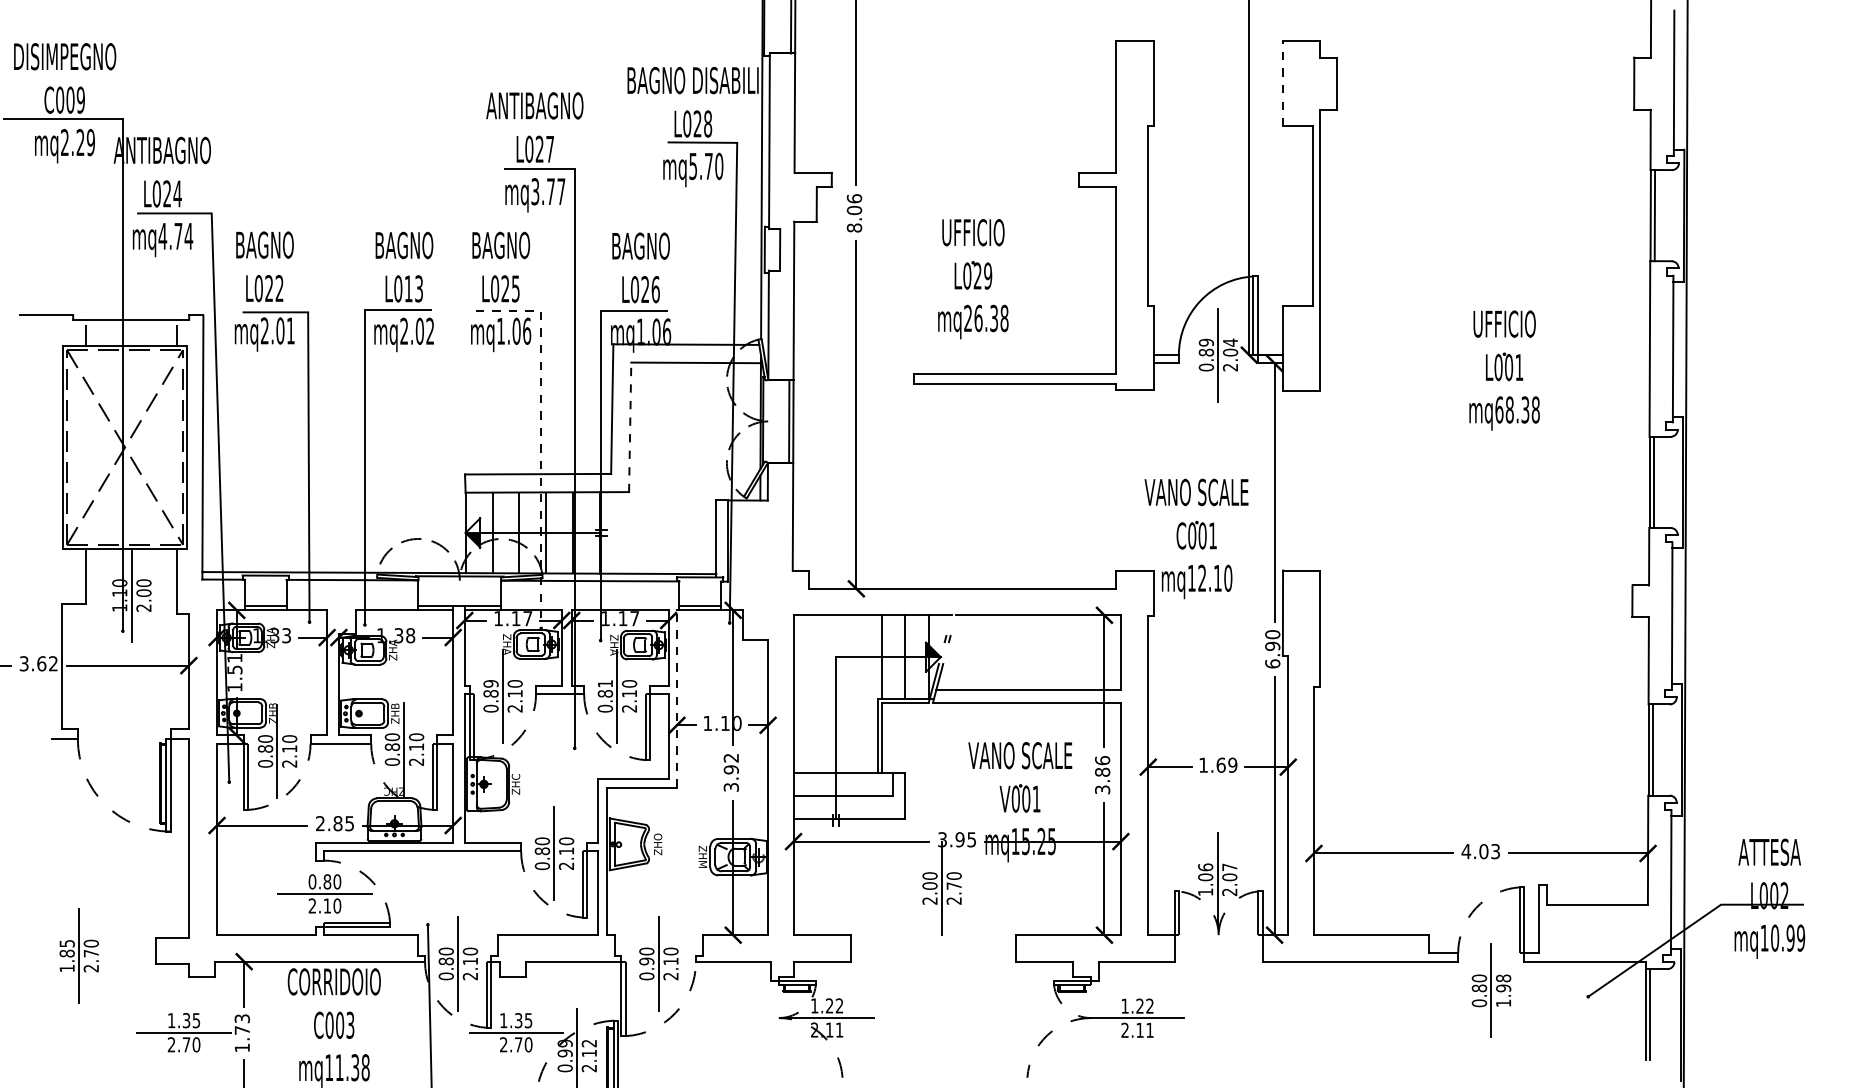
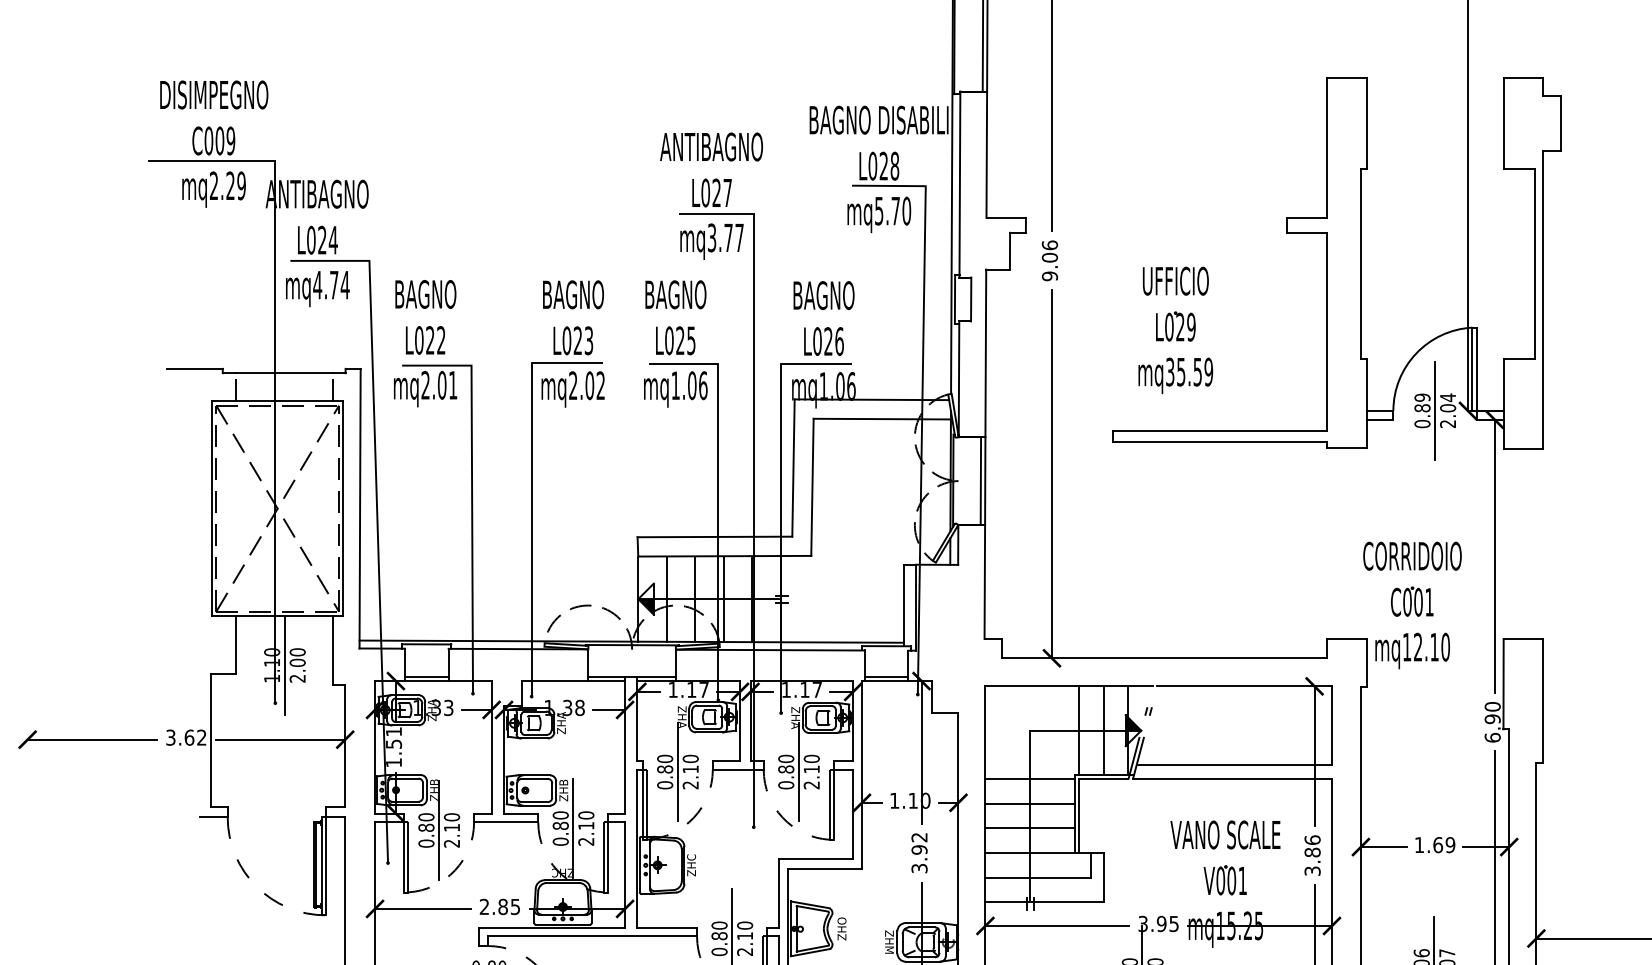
line: (1283, 83) -> (1504, 123), dashed -> solid
text: (854, 227) -> (1049, 275), 8.06 -> 9.06
text: (408, 288) -> (577, 340), L013 -> L023
text: (986, 318) -> (1189, 372), mq26.38 -> mq35.59
line: (630, 427) -> (812, 487), dashed -> solid
line: (541, 436) -> (718, 497), dashed -> solid
text: (1196, 492) -> (1412, 556), VANO SCALE -> CORRIDOIO
text: (490, 683) -> (664, 758), 0.89 -> 0.80
text: (605, 683) -> (786, 758), 0.81 -> 0.80
line: (676, 699) -> (861, 775), dashed -> solid
line: (835, 703) -> (1029, 779), added
line: (835, 726) -> (1029, 804), added
line: (835, 749) -> (1029, 828), added

